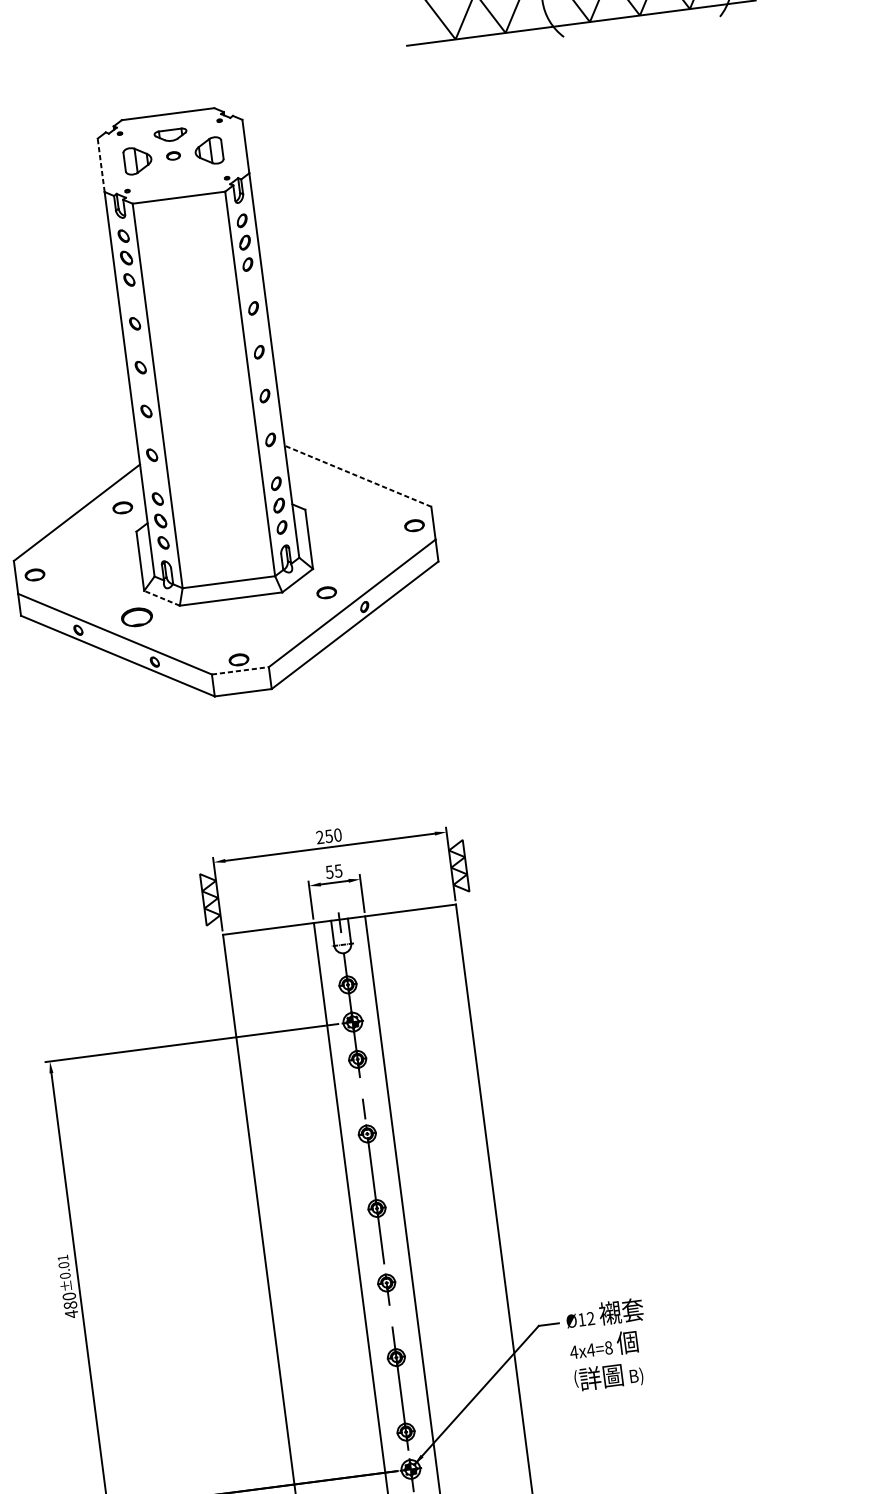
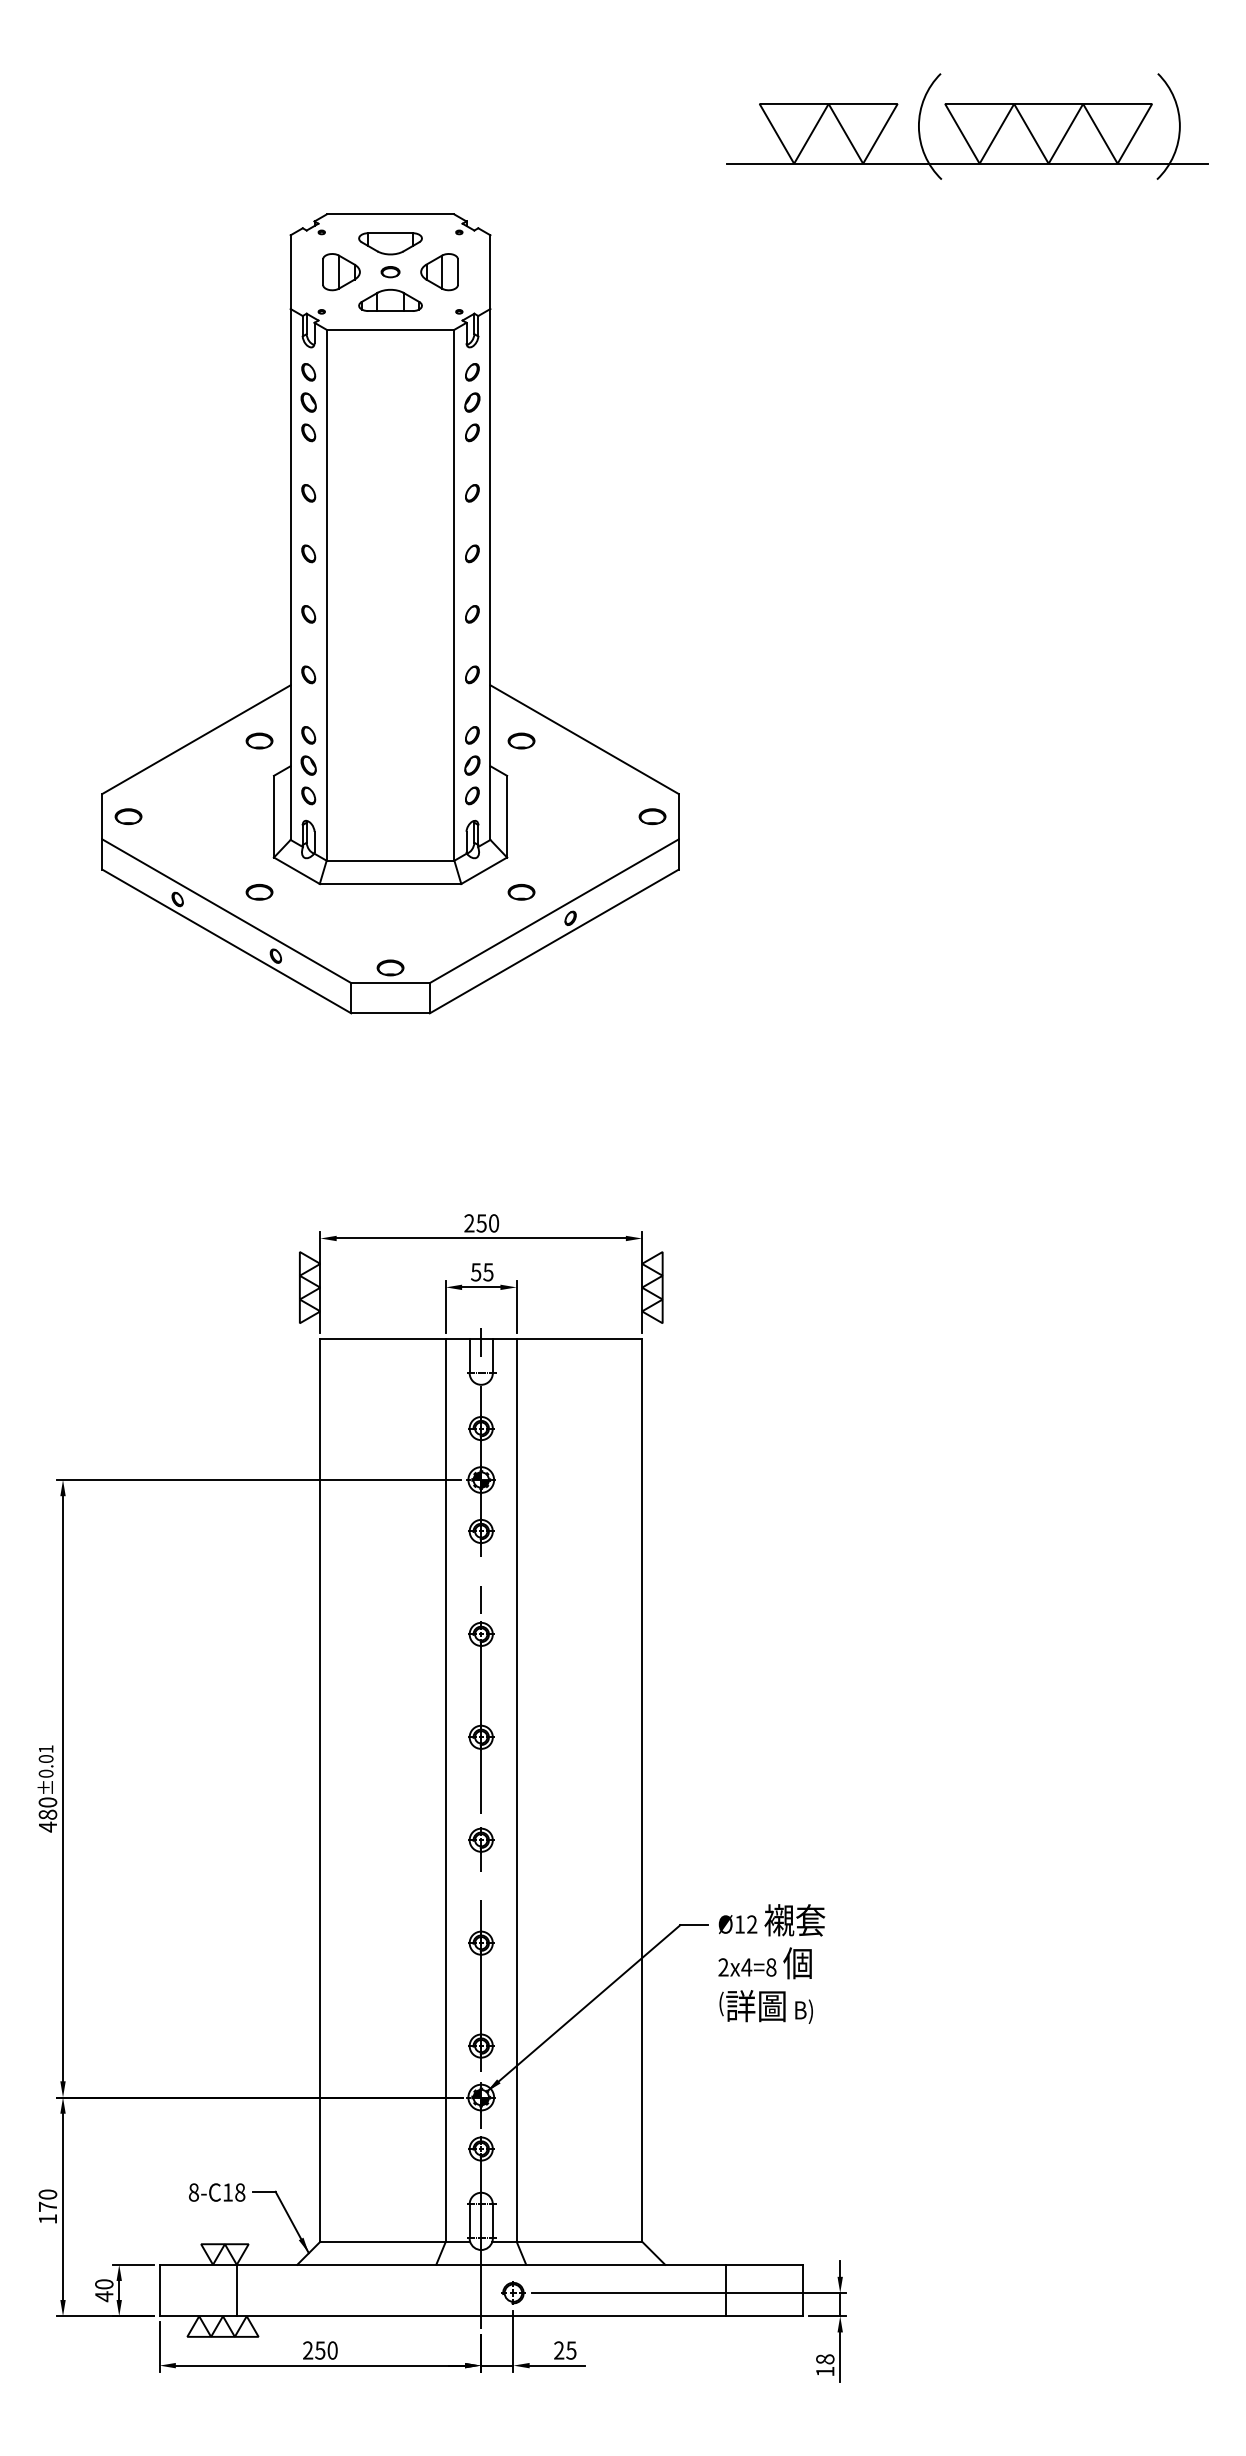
part: (170, 135) -> (390, 243), size x1.43
line: (101, 165) -> (290, 272), dashed -> solid
part: (176, 175) -> (390, 299), added
line: (357, 476) -> (584, 739), dashed -> solid
part: (312, 482) -> (521, 740), added
line: (161, 598) -> (296, 870), dashed -> solid
part: (136, 617) -> (259, 892), size x0.62
line: (241, 671) -> (391, 983), dashed -> solid
text: (574, 1352) -> (723, 1967), 4x4=8 -> 2x4=8

